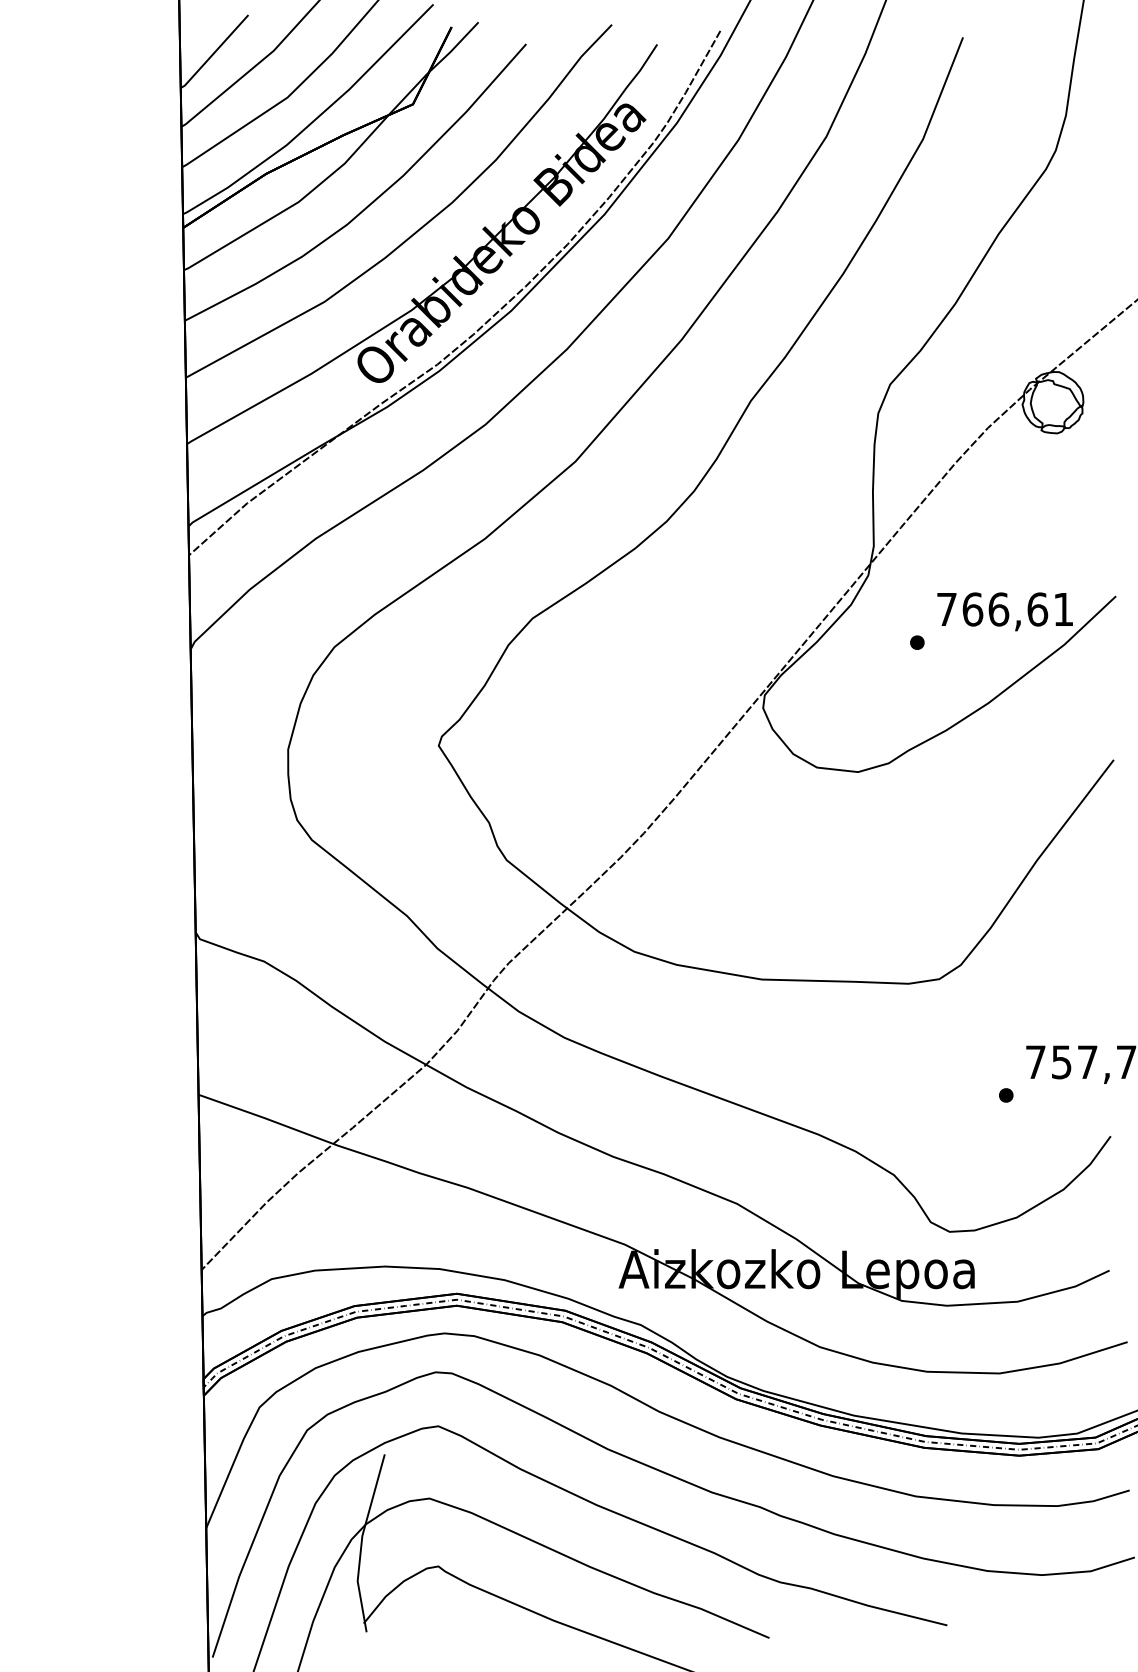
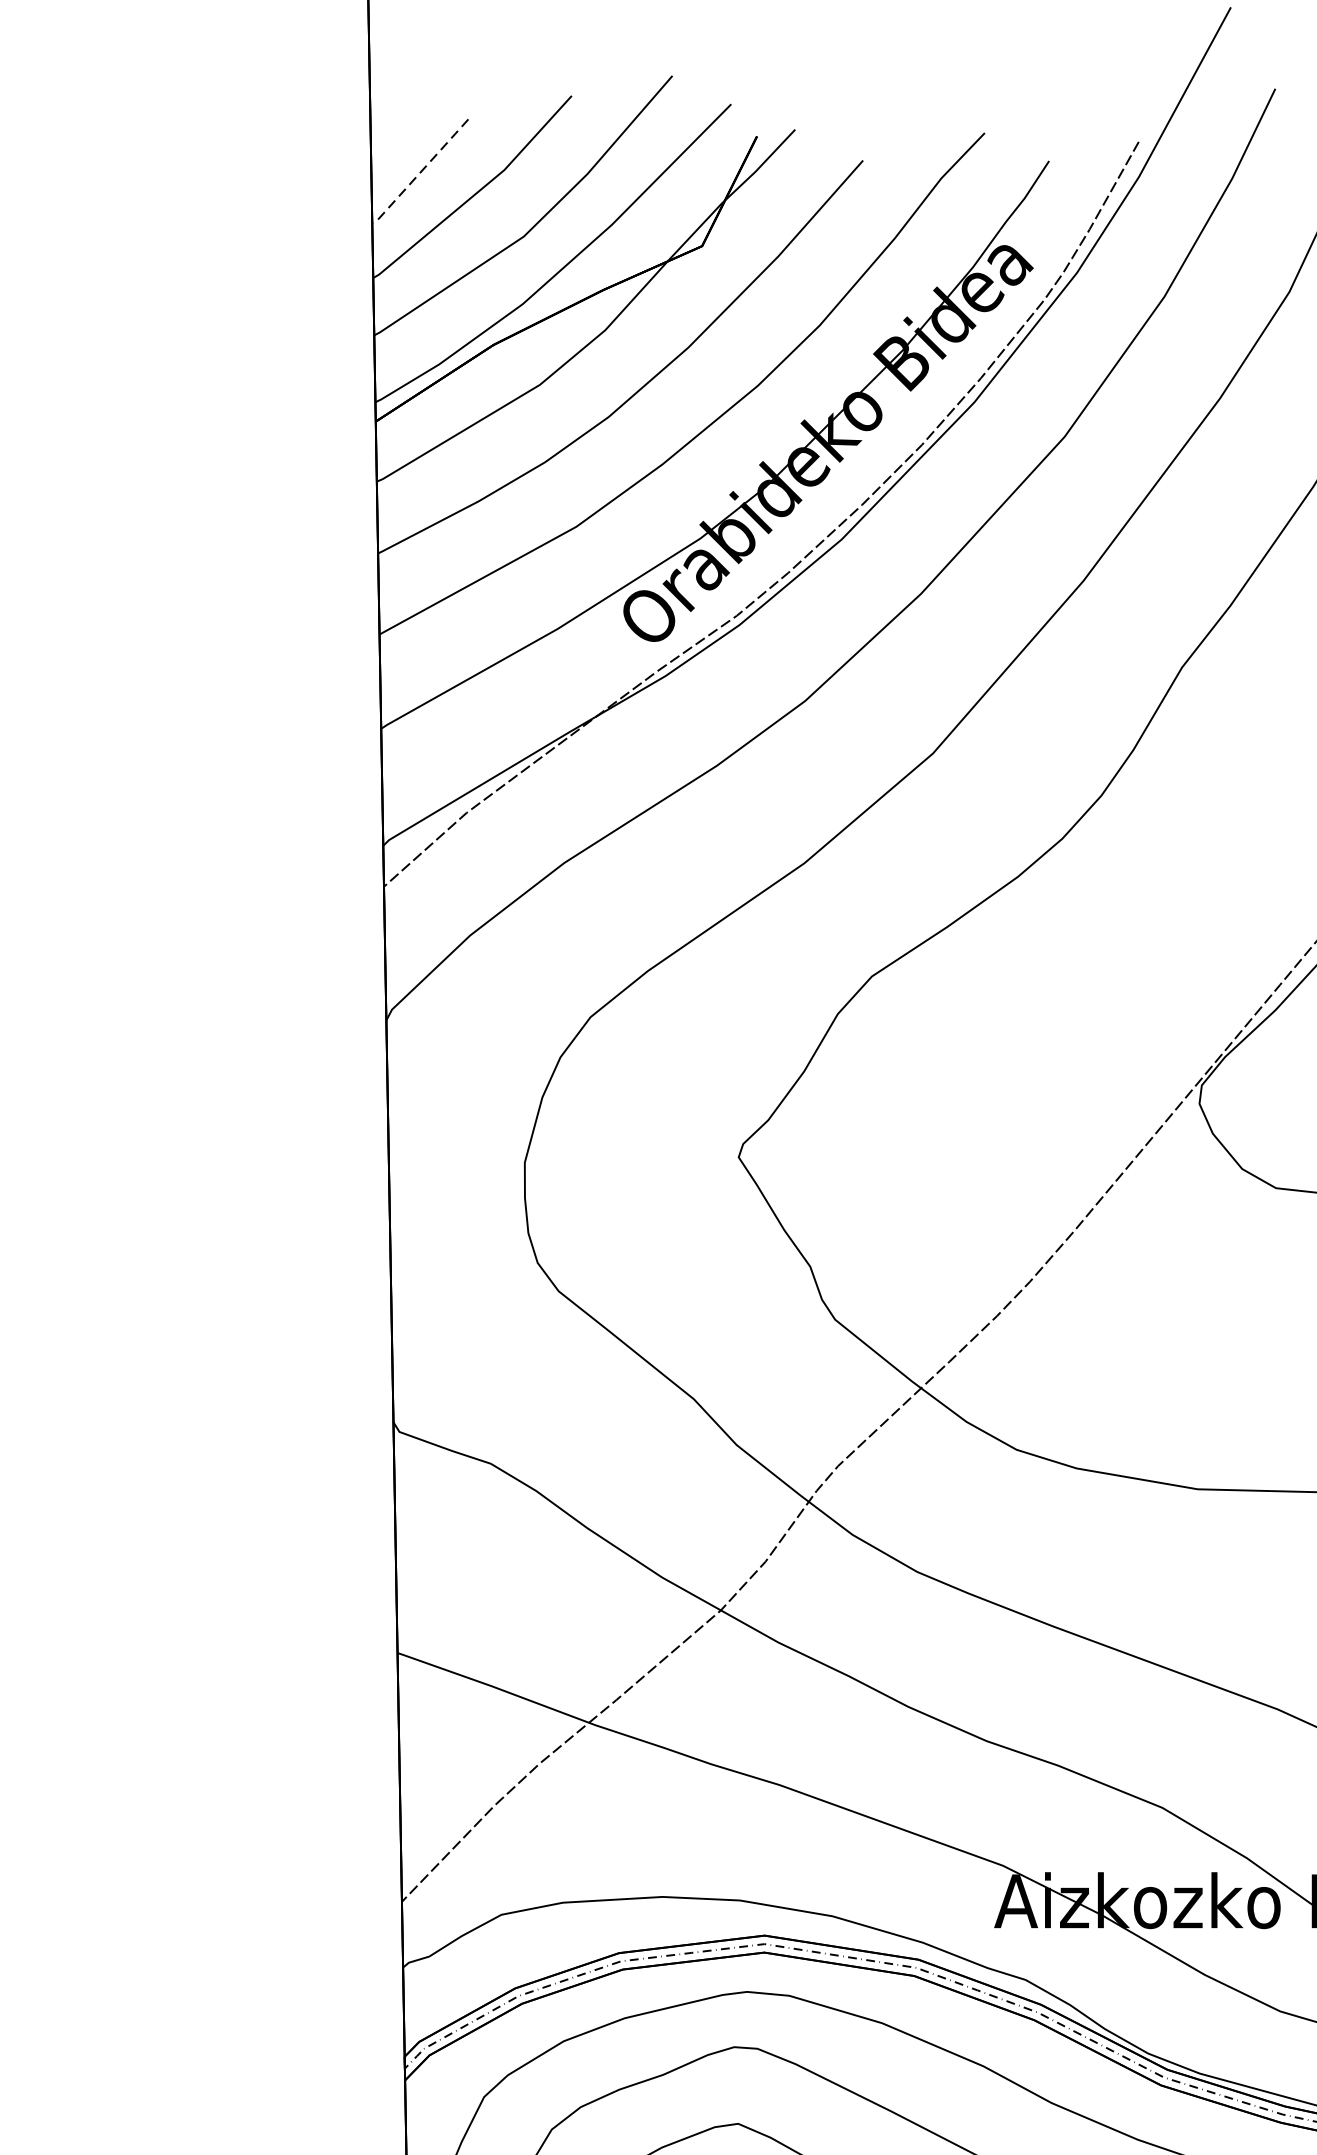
line: (214, 52) -> (420, 172), solid -> dashed

